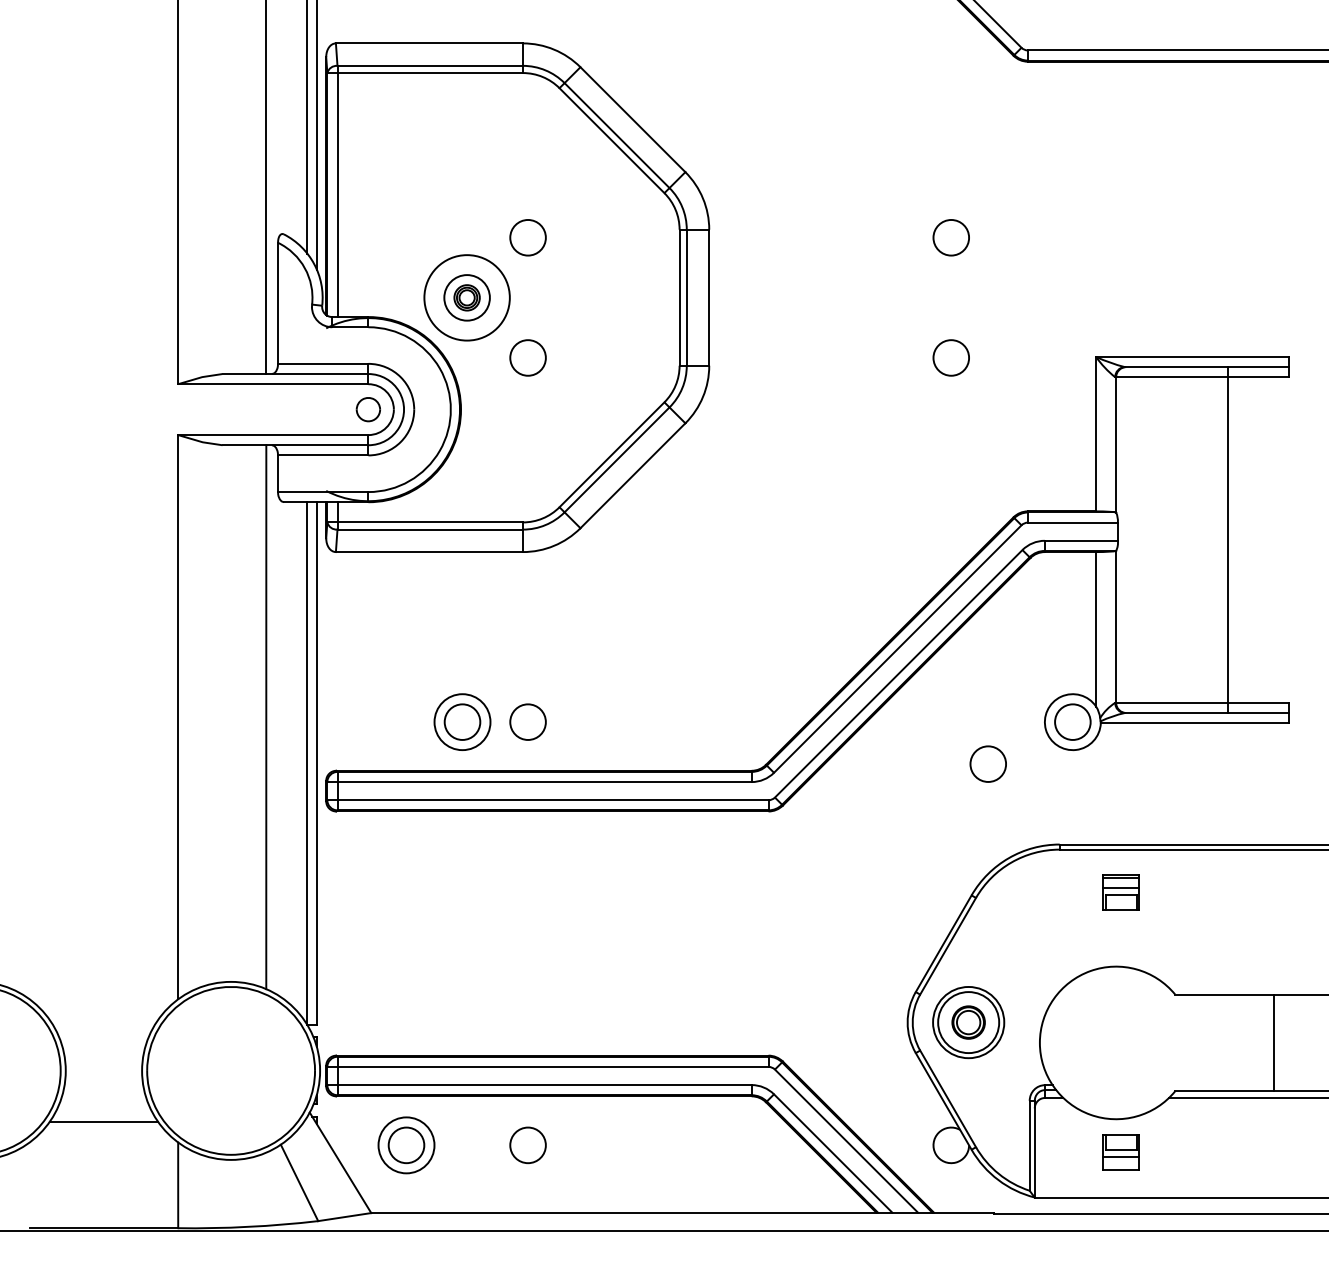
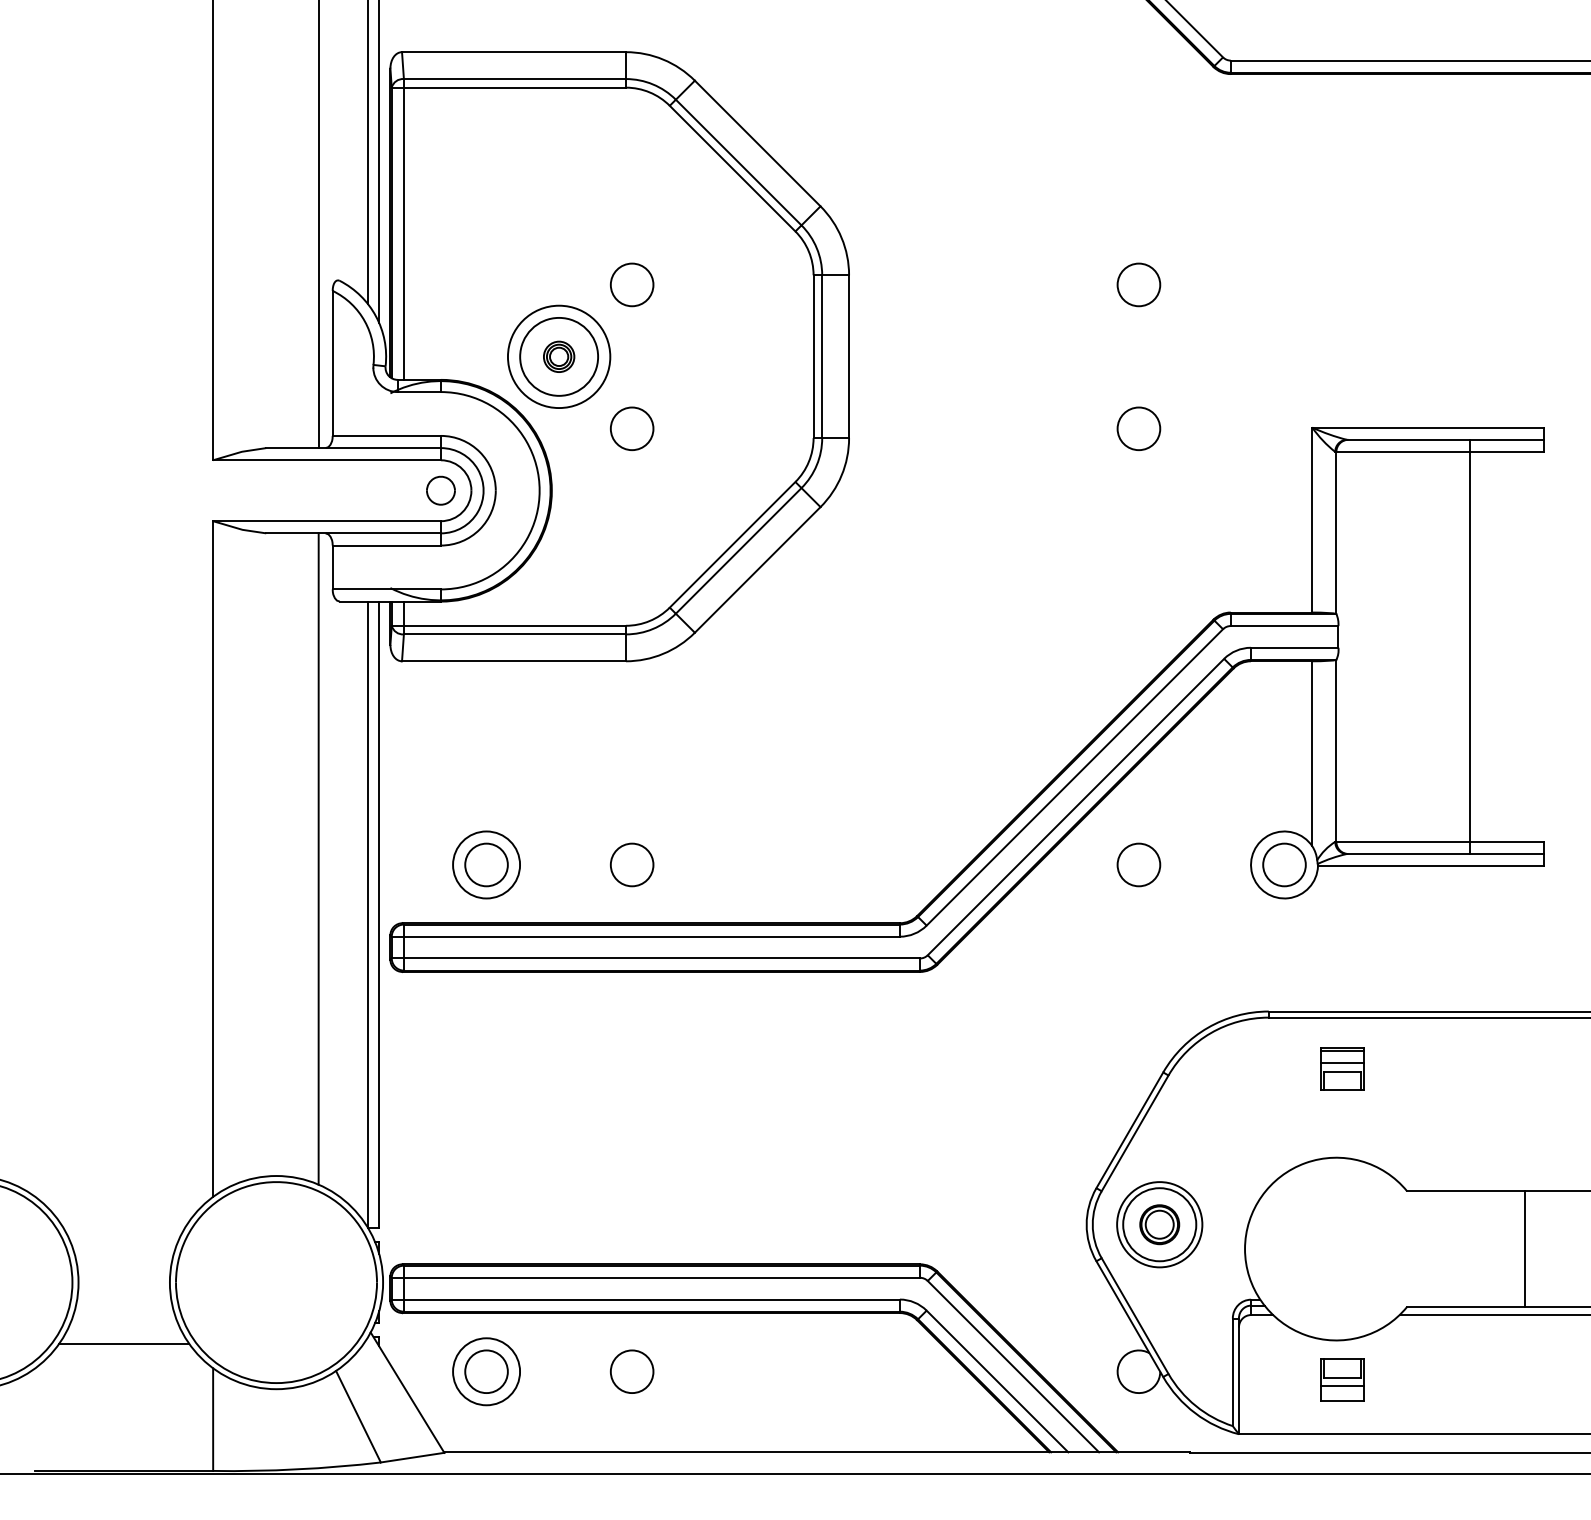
circle: (466, 297) -> (558, 356), size x1.43
part: (462, 721) -> (486, 864), moved
circle: (987, 763) -> (1137, 864), moved

